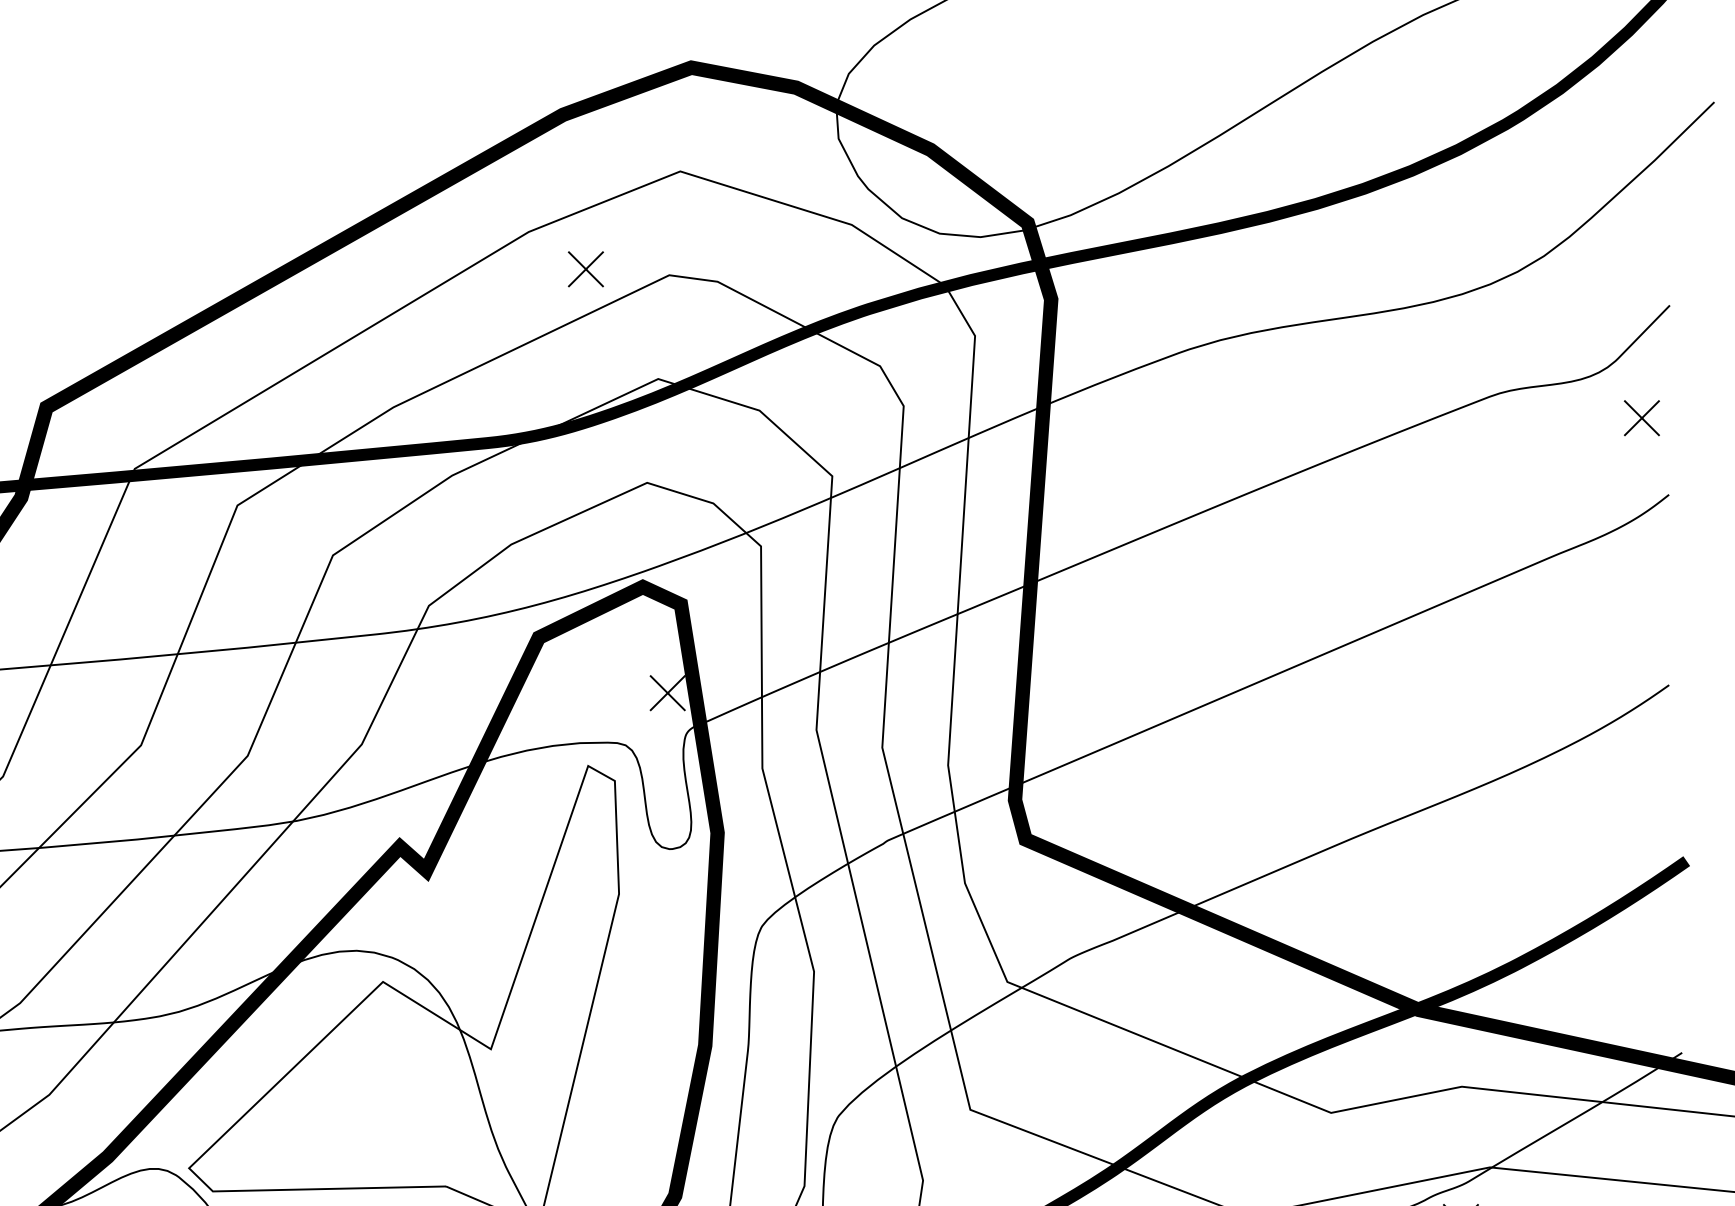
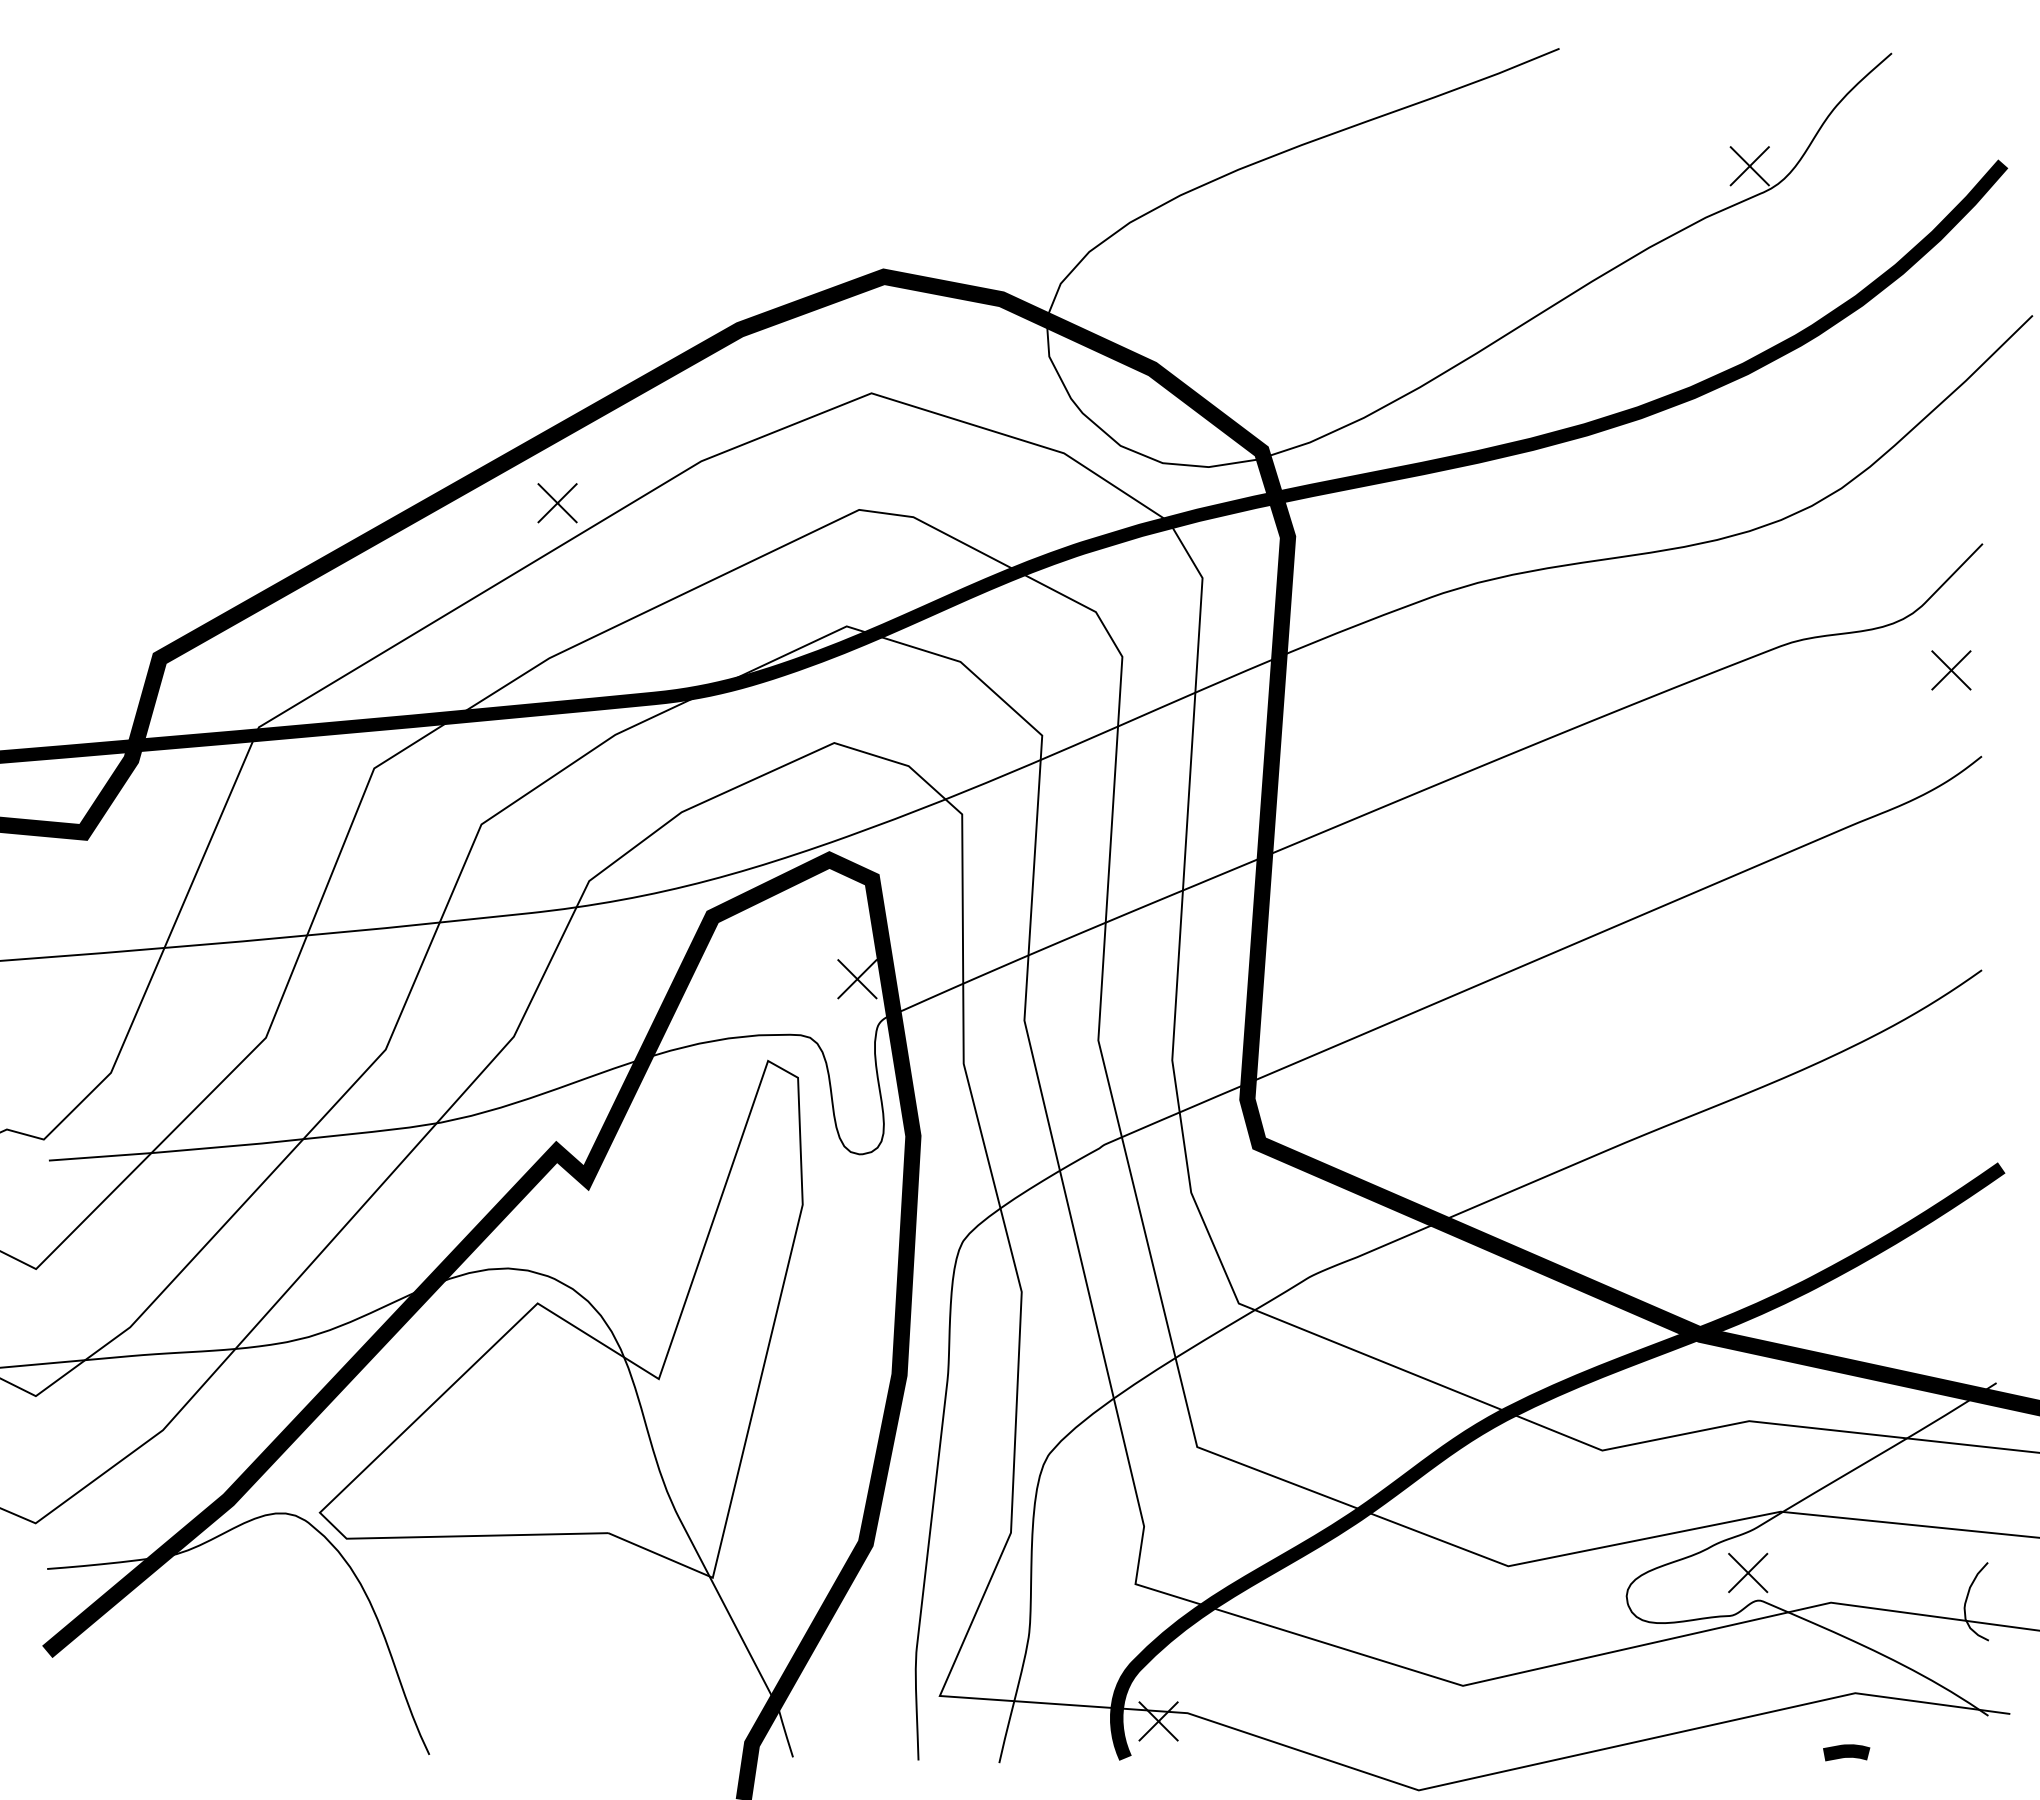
part: (585, 269) -> (557, 503), moved

